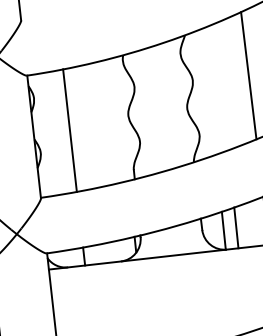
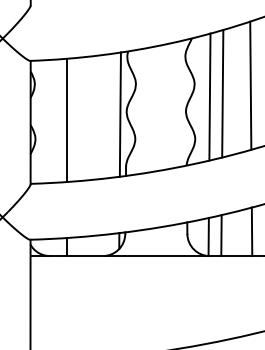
line: (221, 86) -> (222, 93), added
line: (208, 91) -> (209, 96), added
line: (121, 118) -> (119, 114), added

